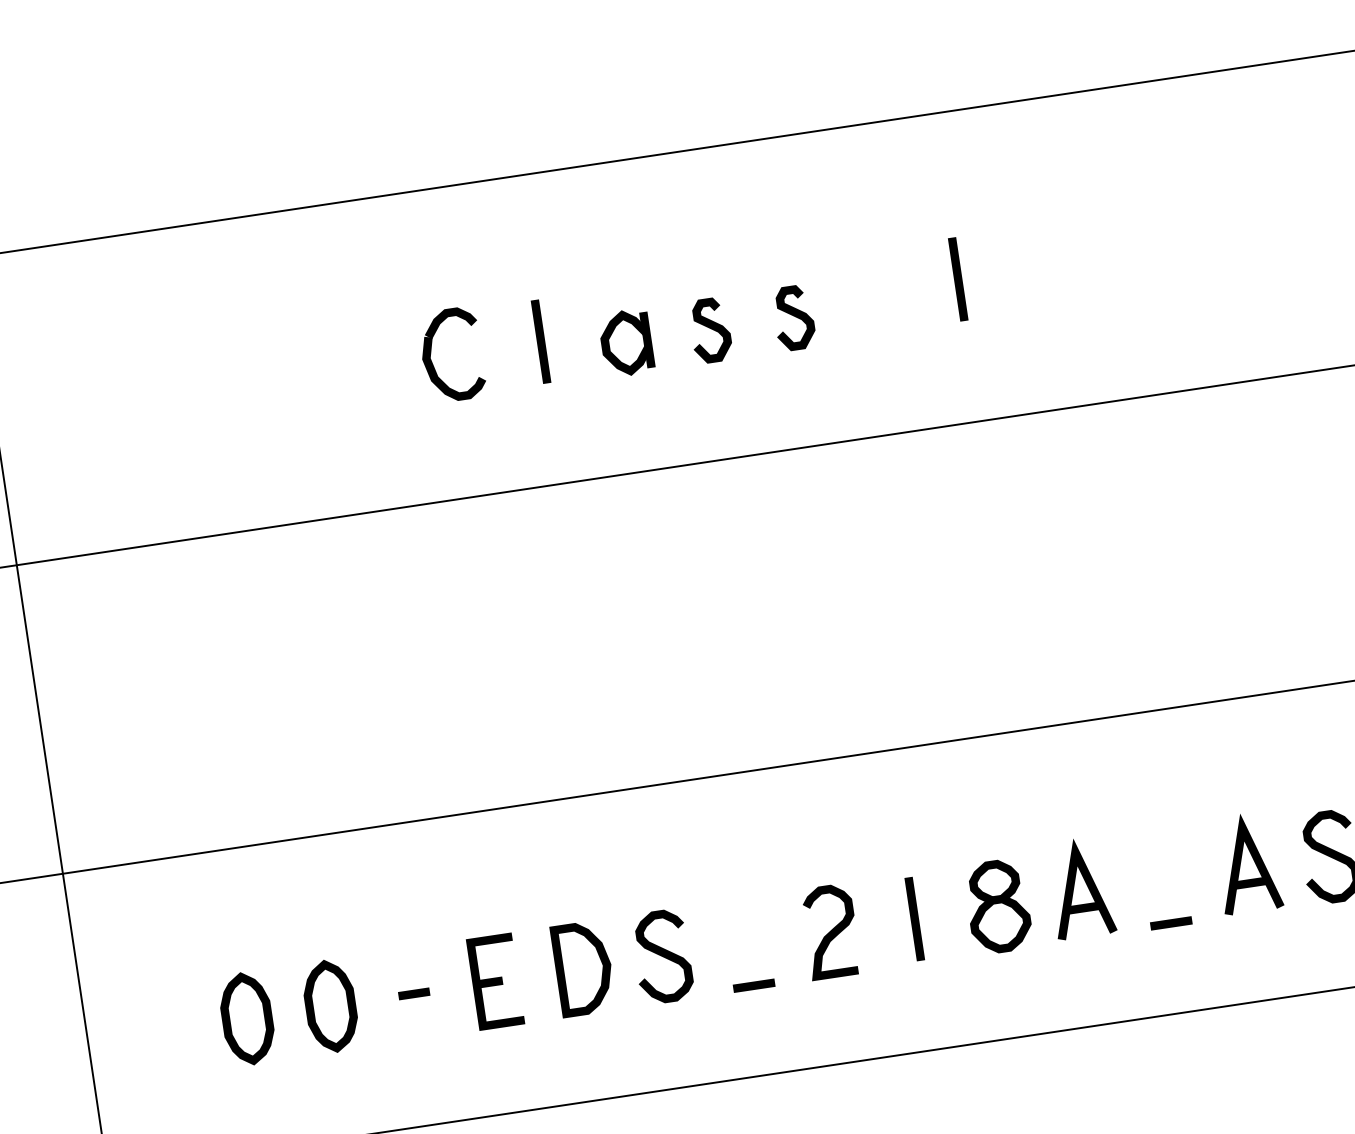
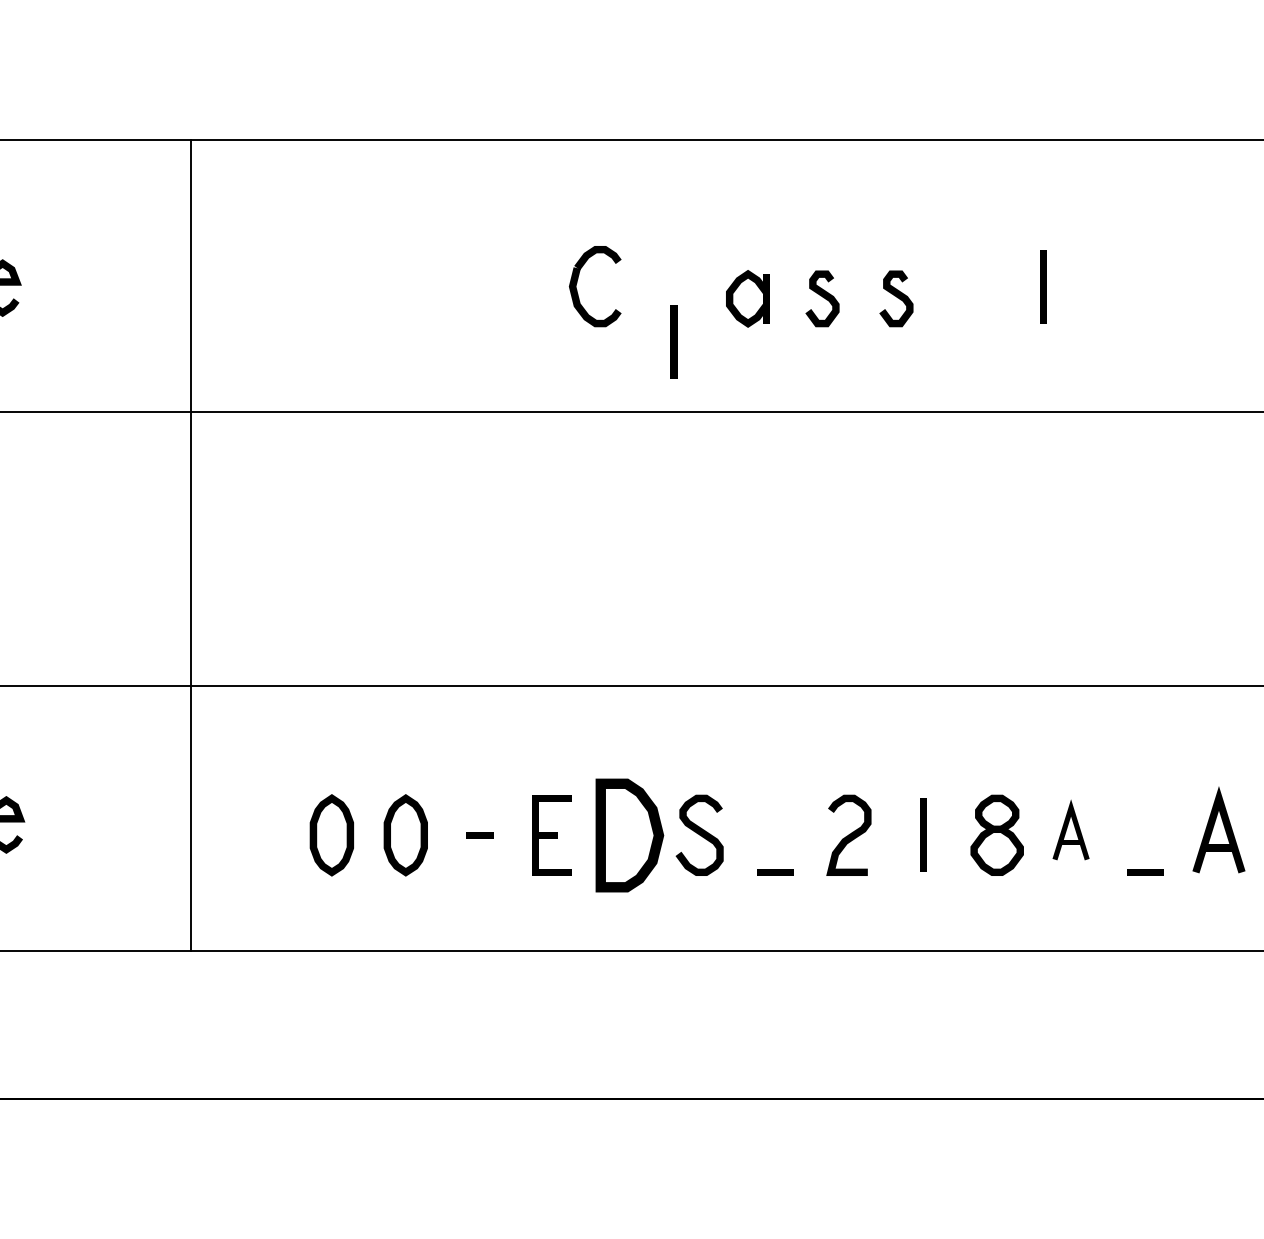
line: (540, 341) -> (673, 341), moved
part: (1079, 887) -> (1070, 829), size x0.7
part: (583, 967) -> (629, 834), size x1.4

